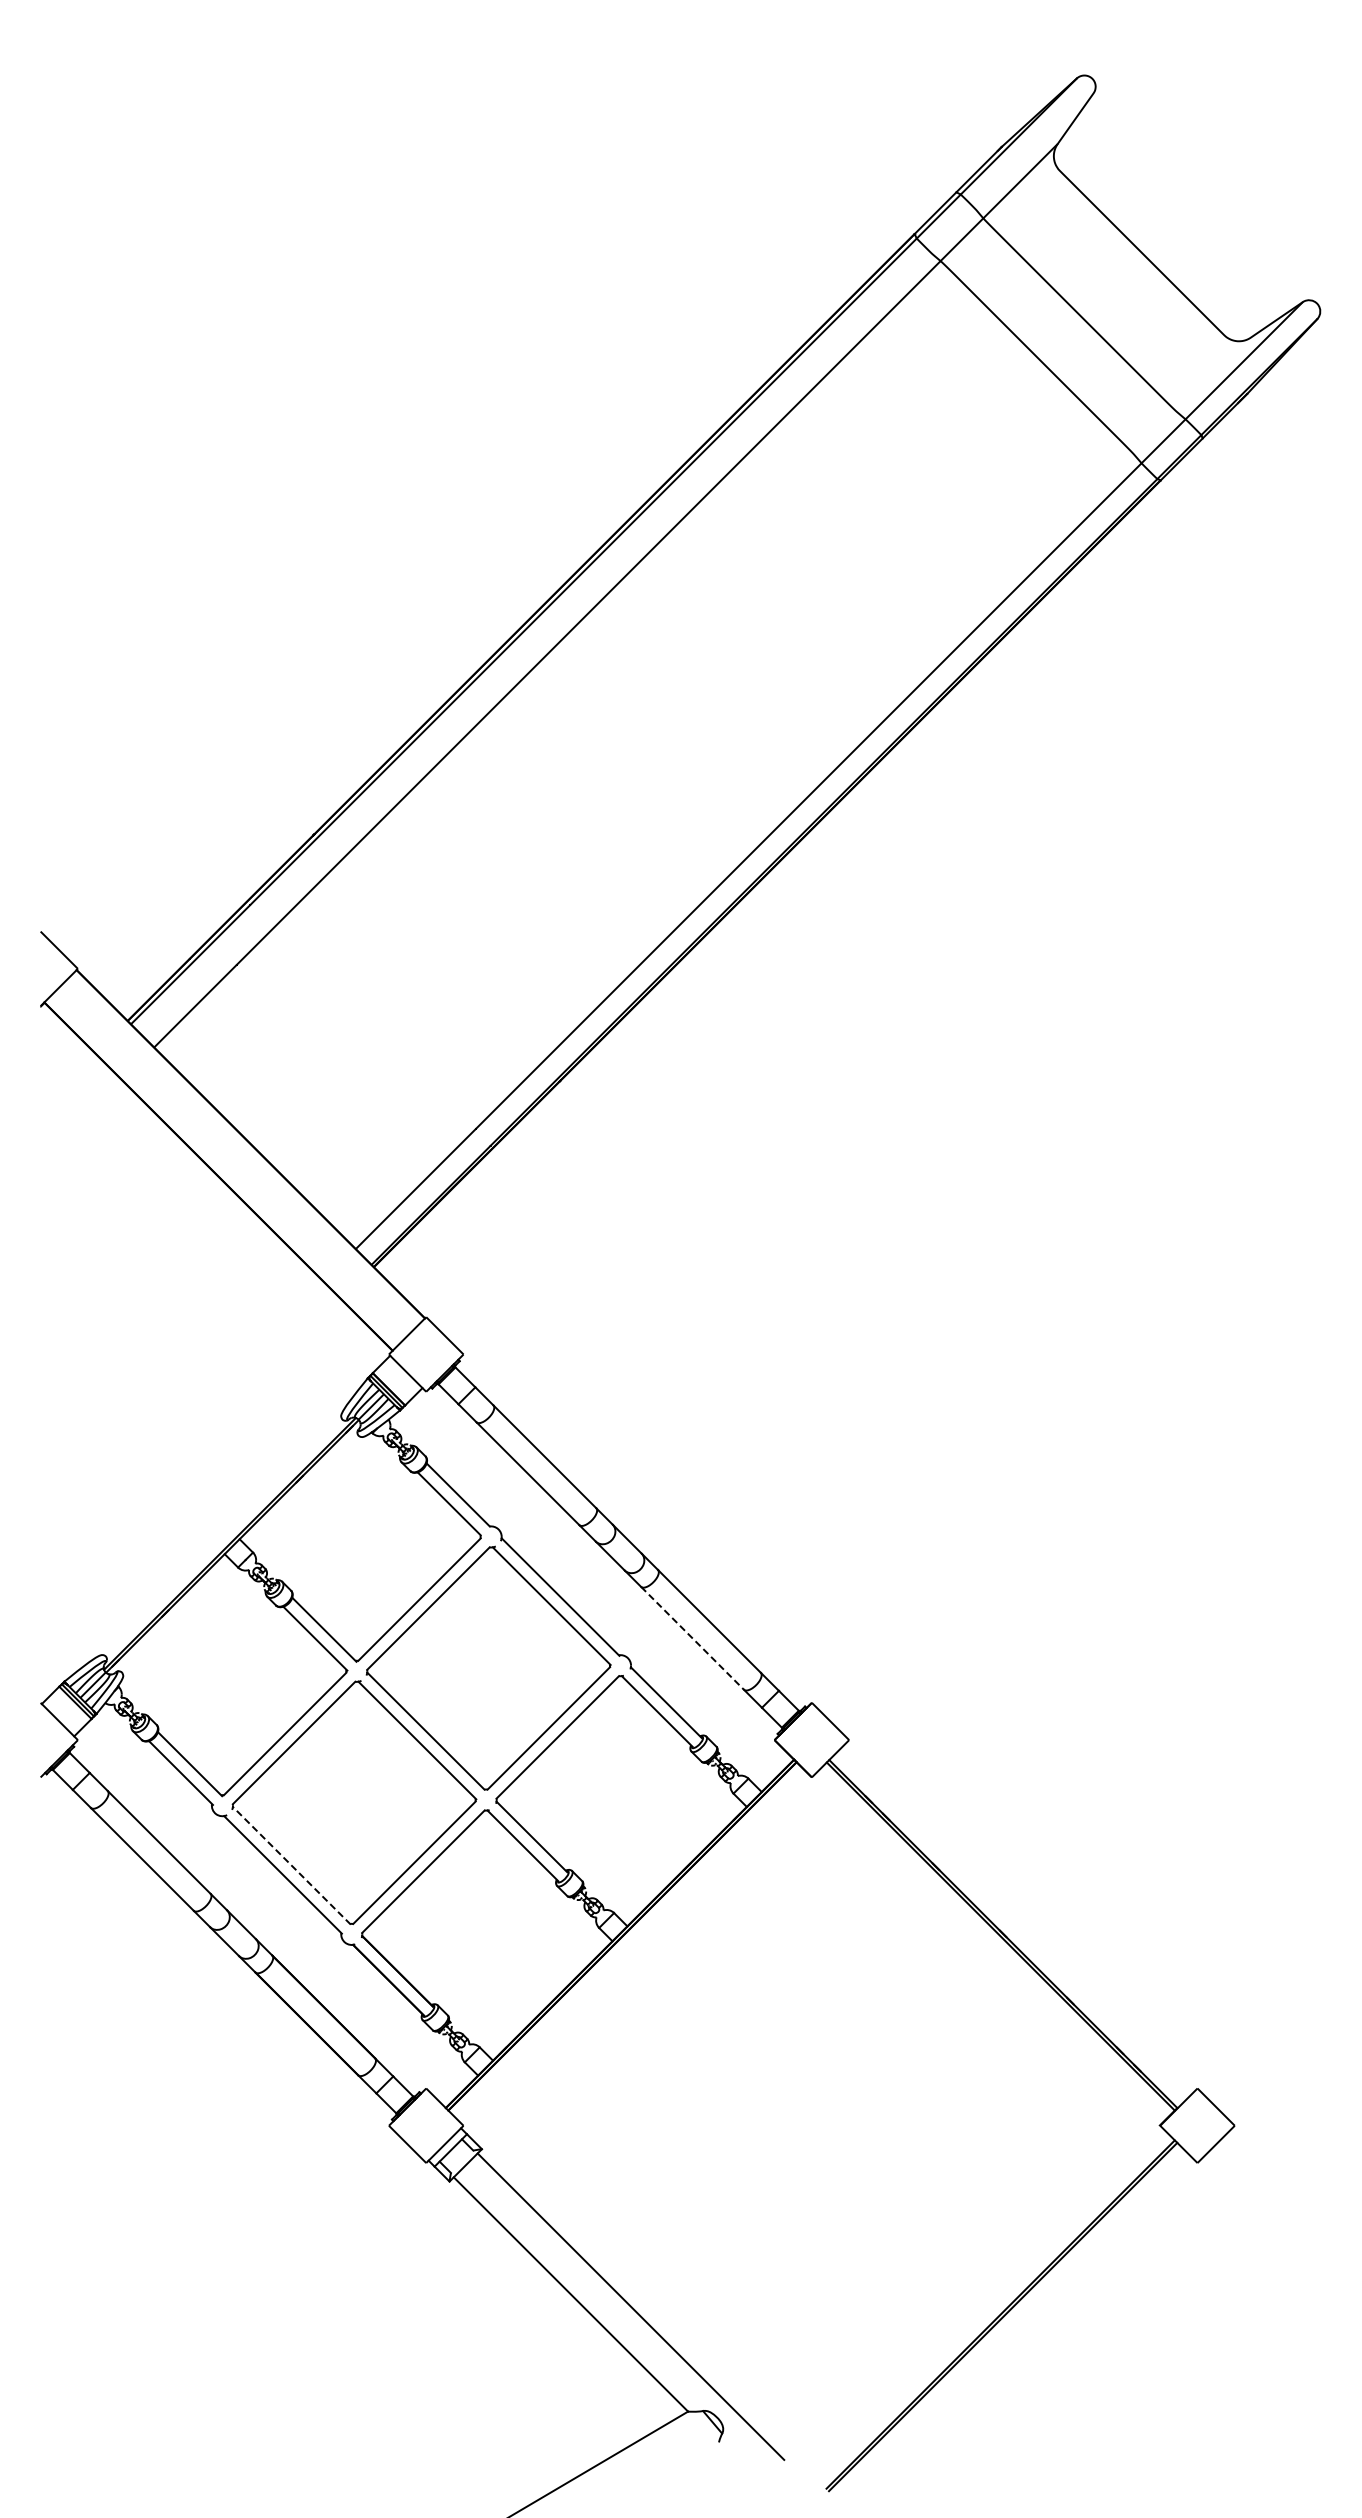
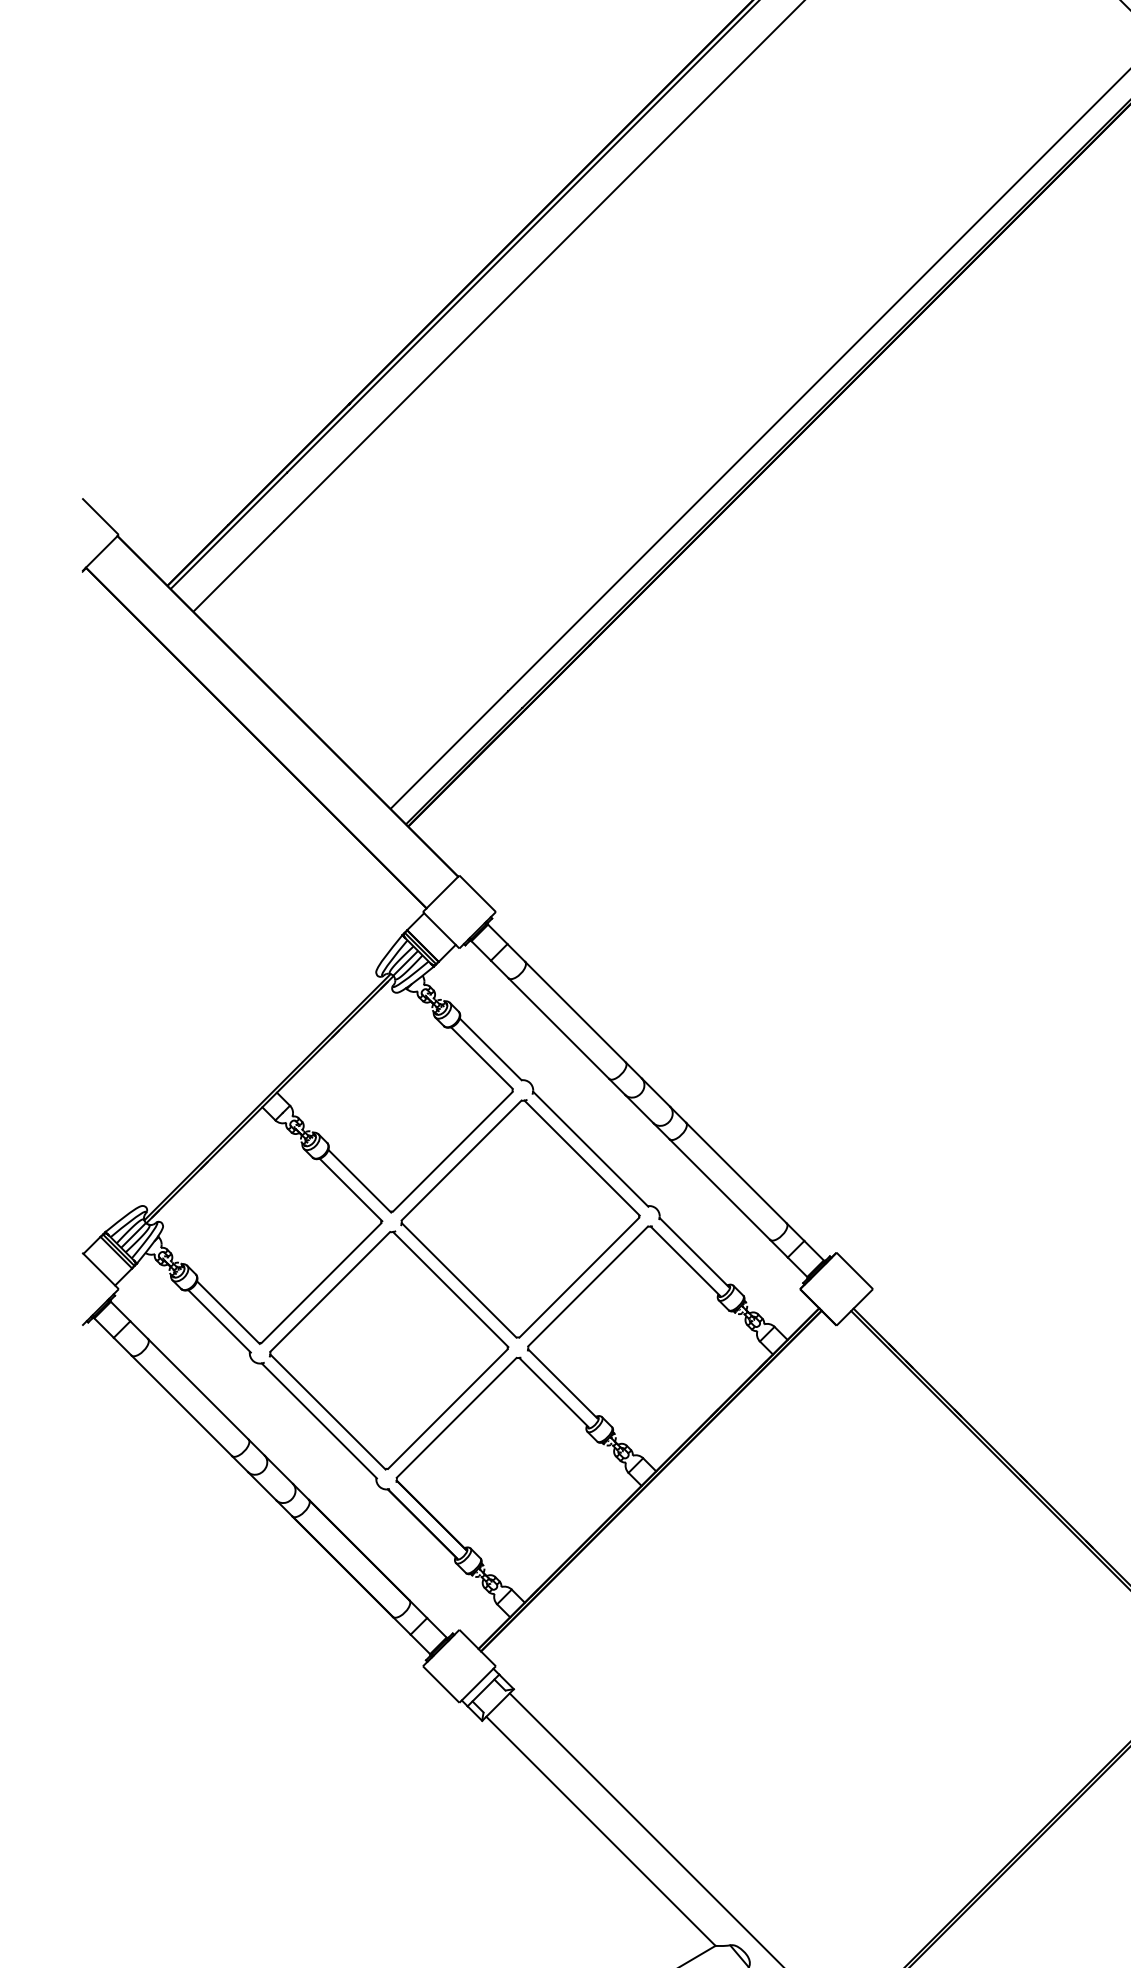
line: (692, 1638) -> (719, 1189), dashed -> solid
line: (291, 1865) -> (327, 1411), dashed -> solid

